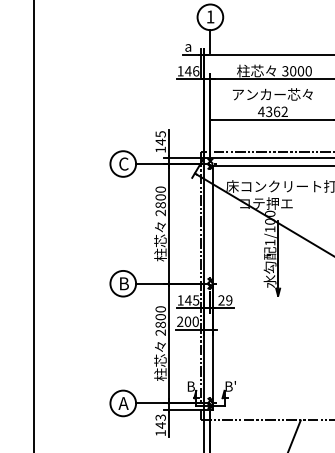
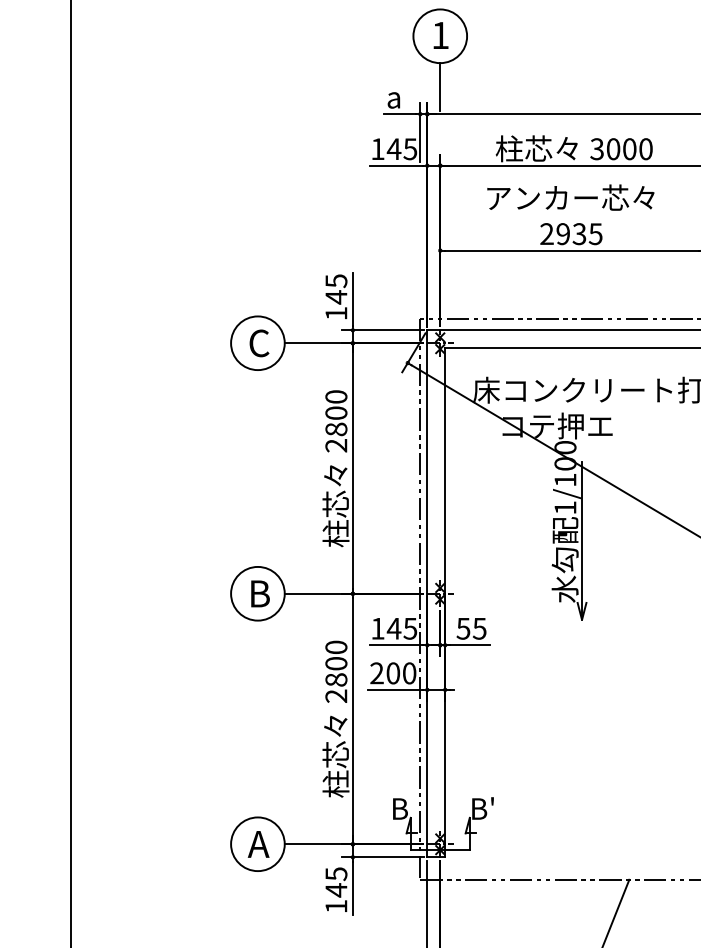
text: (196, 71) -> (411, 149), 146 -> 145
text: (272, 111) -> (570, 233), 4362 -> 2935
text: (225, 300) -> (471, 628), 29 -> 55
text: (160, 417) -> (335, 873), 143 -> 145

